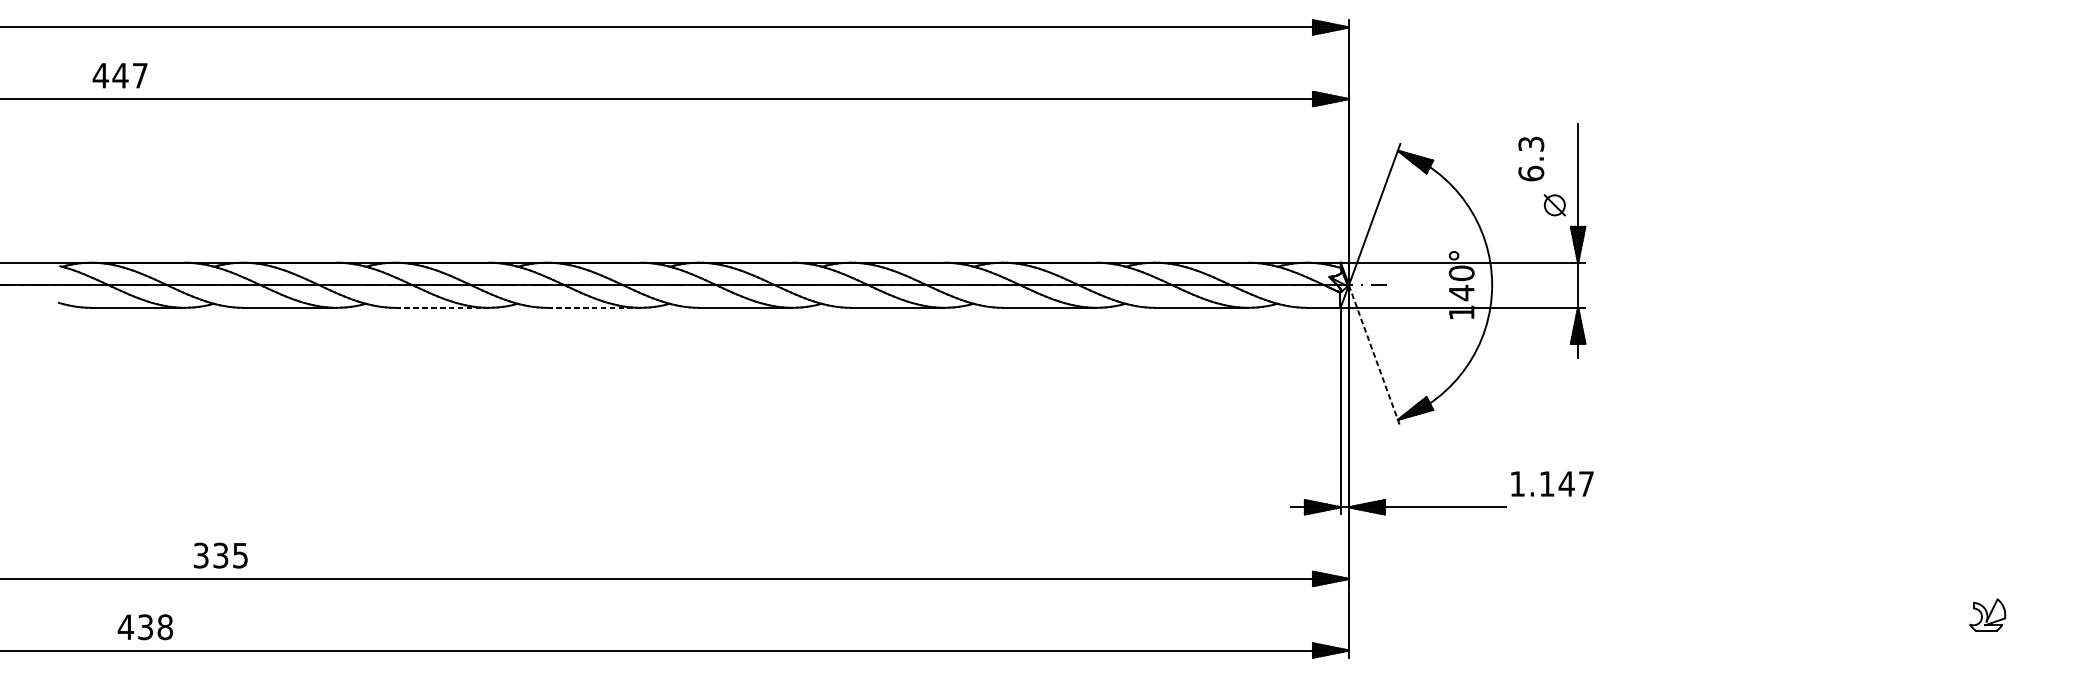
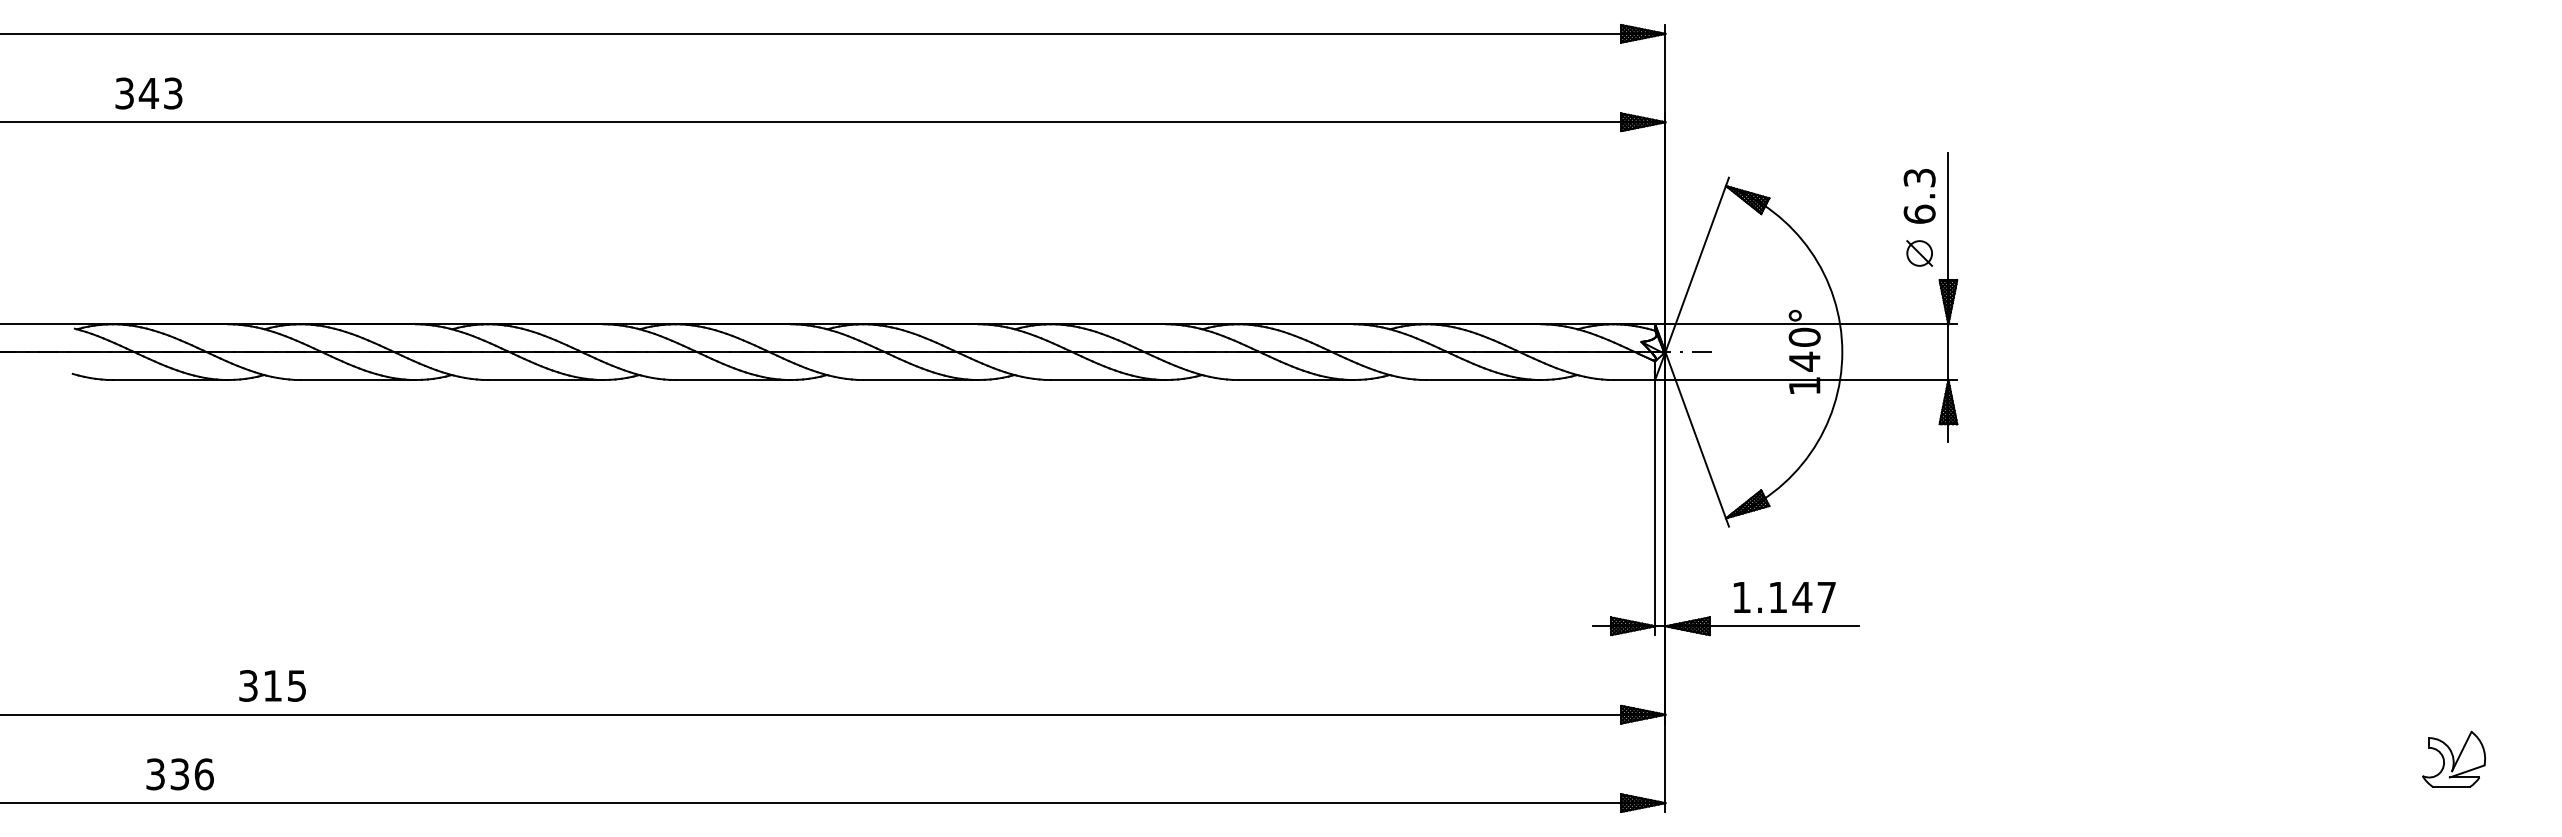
text: (120, 75) -> (148, 93), 447 -> 343
text: (1531, 159) -> (1919, 196), moved
line: (441, 308) -> (545, 380), dashed -> solid
line: (594, 308) -> (733, 380), dashed -> solid
line: (1374, 356) -> (1697, 439), dashed -> solid
text: (1552, 483) -> (1784, 597), moved
text: (220, 555) -> (272, 685), 335 -> 315
part: (1987, 614) -> (2453, 758), size x1.43
text: (145, 627) -> (179, 774), 438 -> 336

